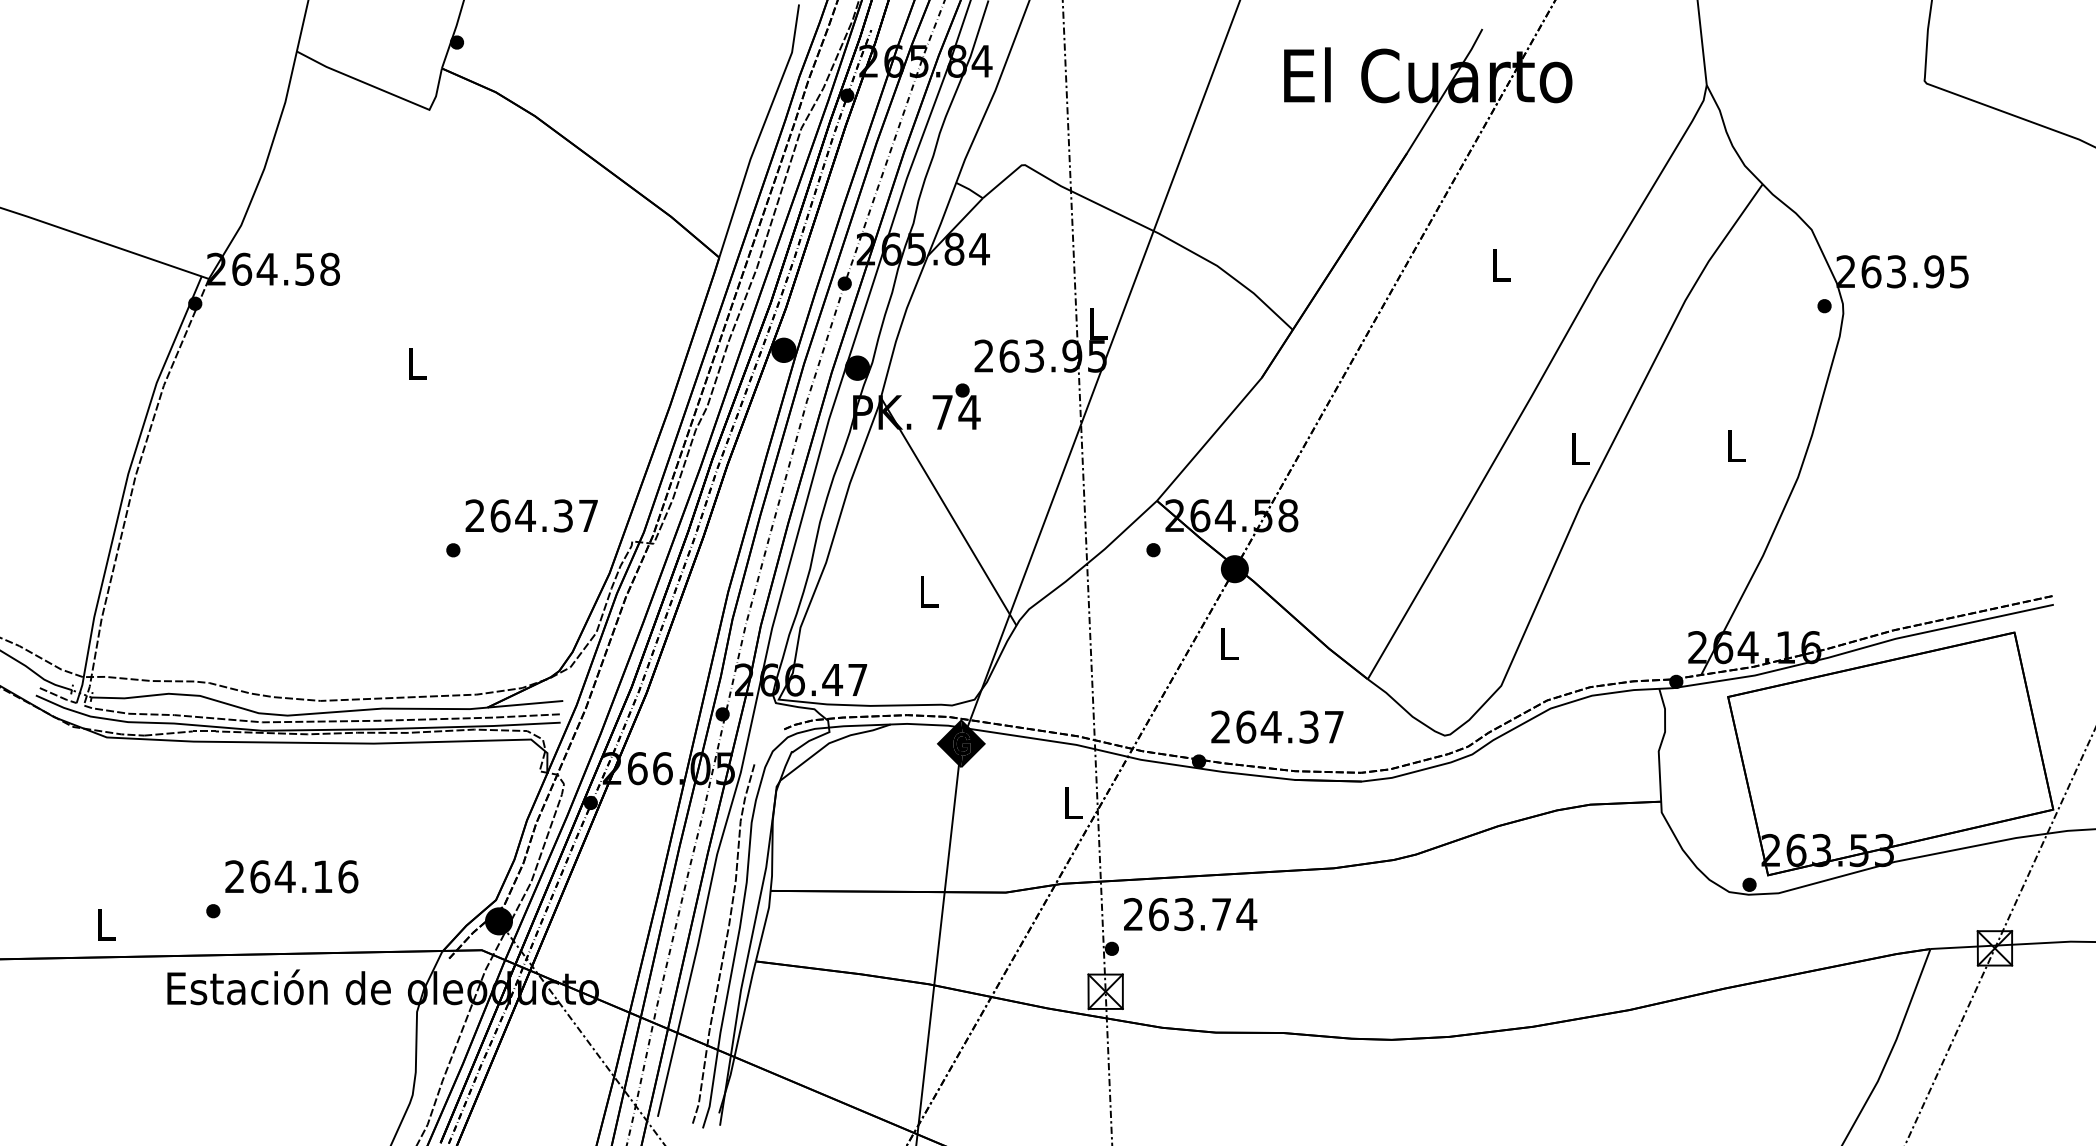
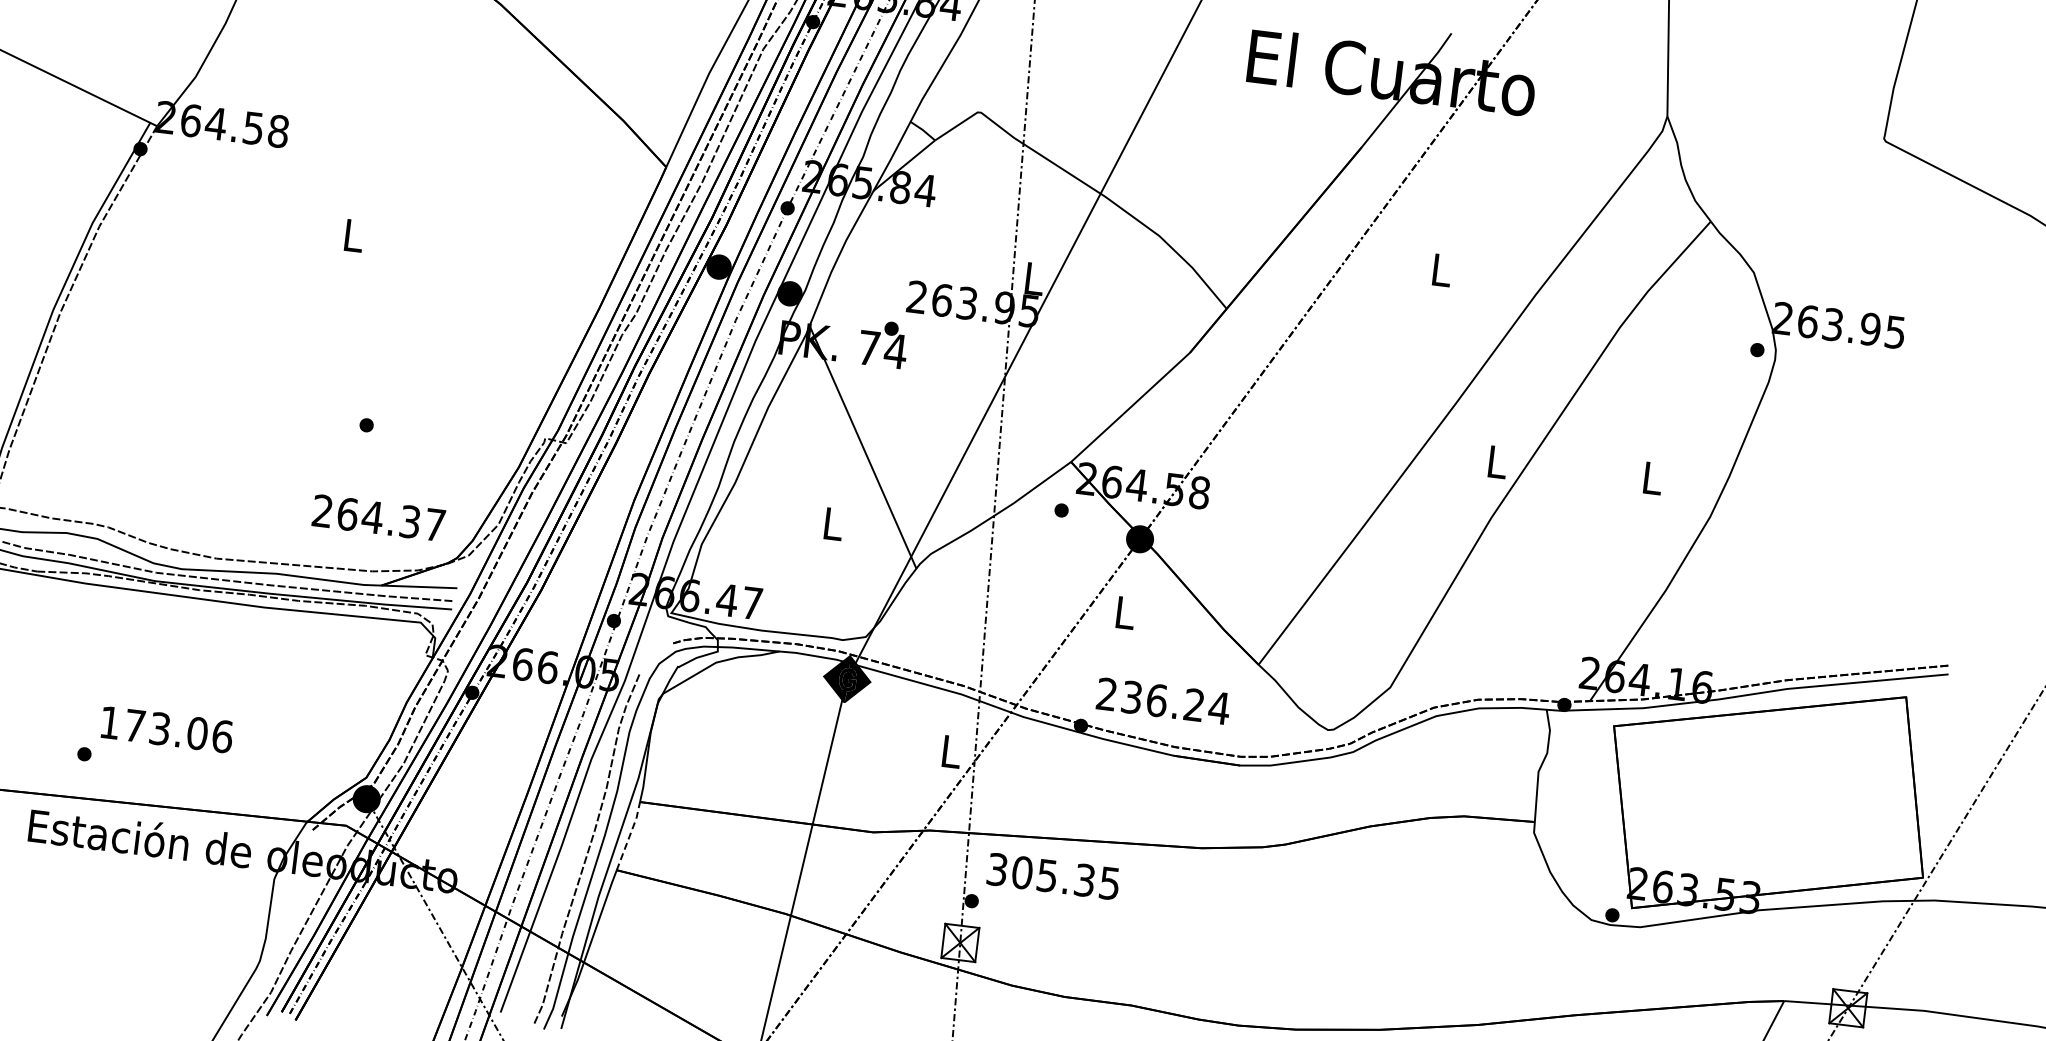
text: (531, 515) -> (378, 517), moved
text: (1290, 726) -> (1176, 702), 264.37 -> 236.24
text: (279, 876) -> (154, 727), 264.16 -> 173.06
text: (1190, 914) -> (1053, 876), 263.74 -> 305.35
line: (764, 925) -> (629, 835), solid -> dashed

